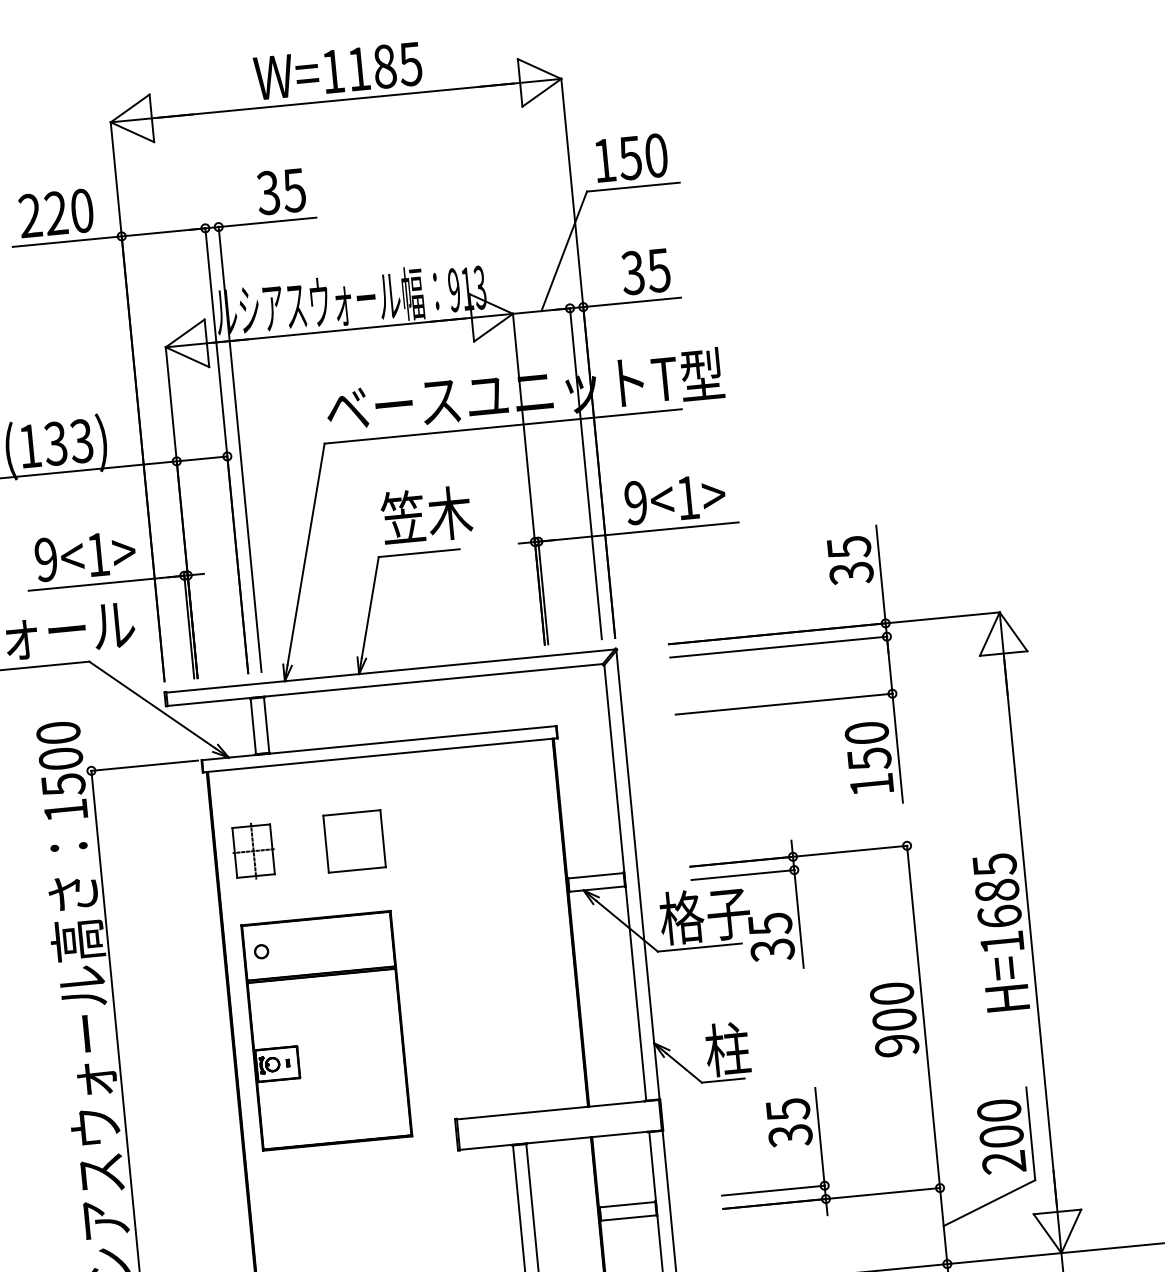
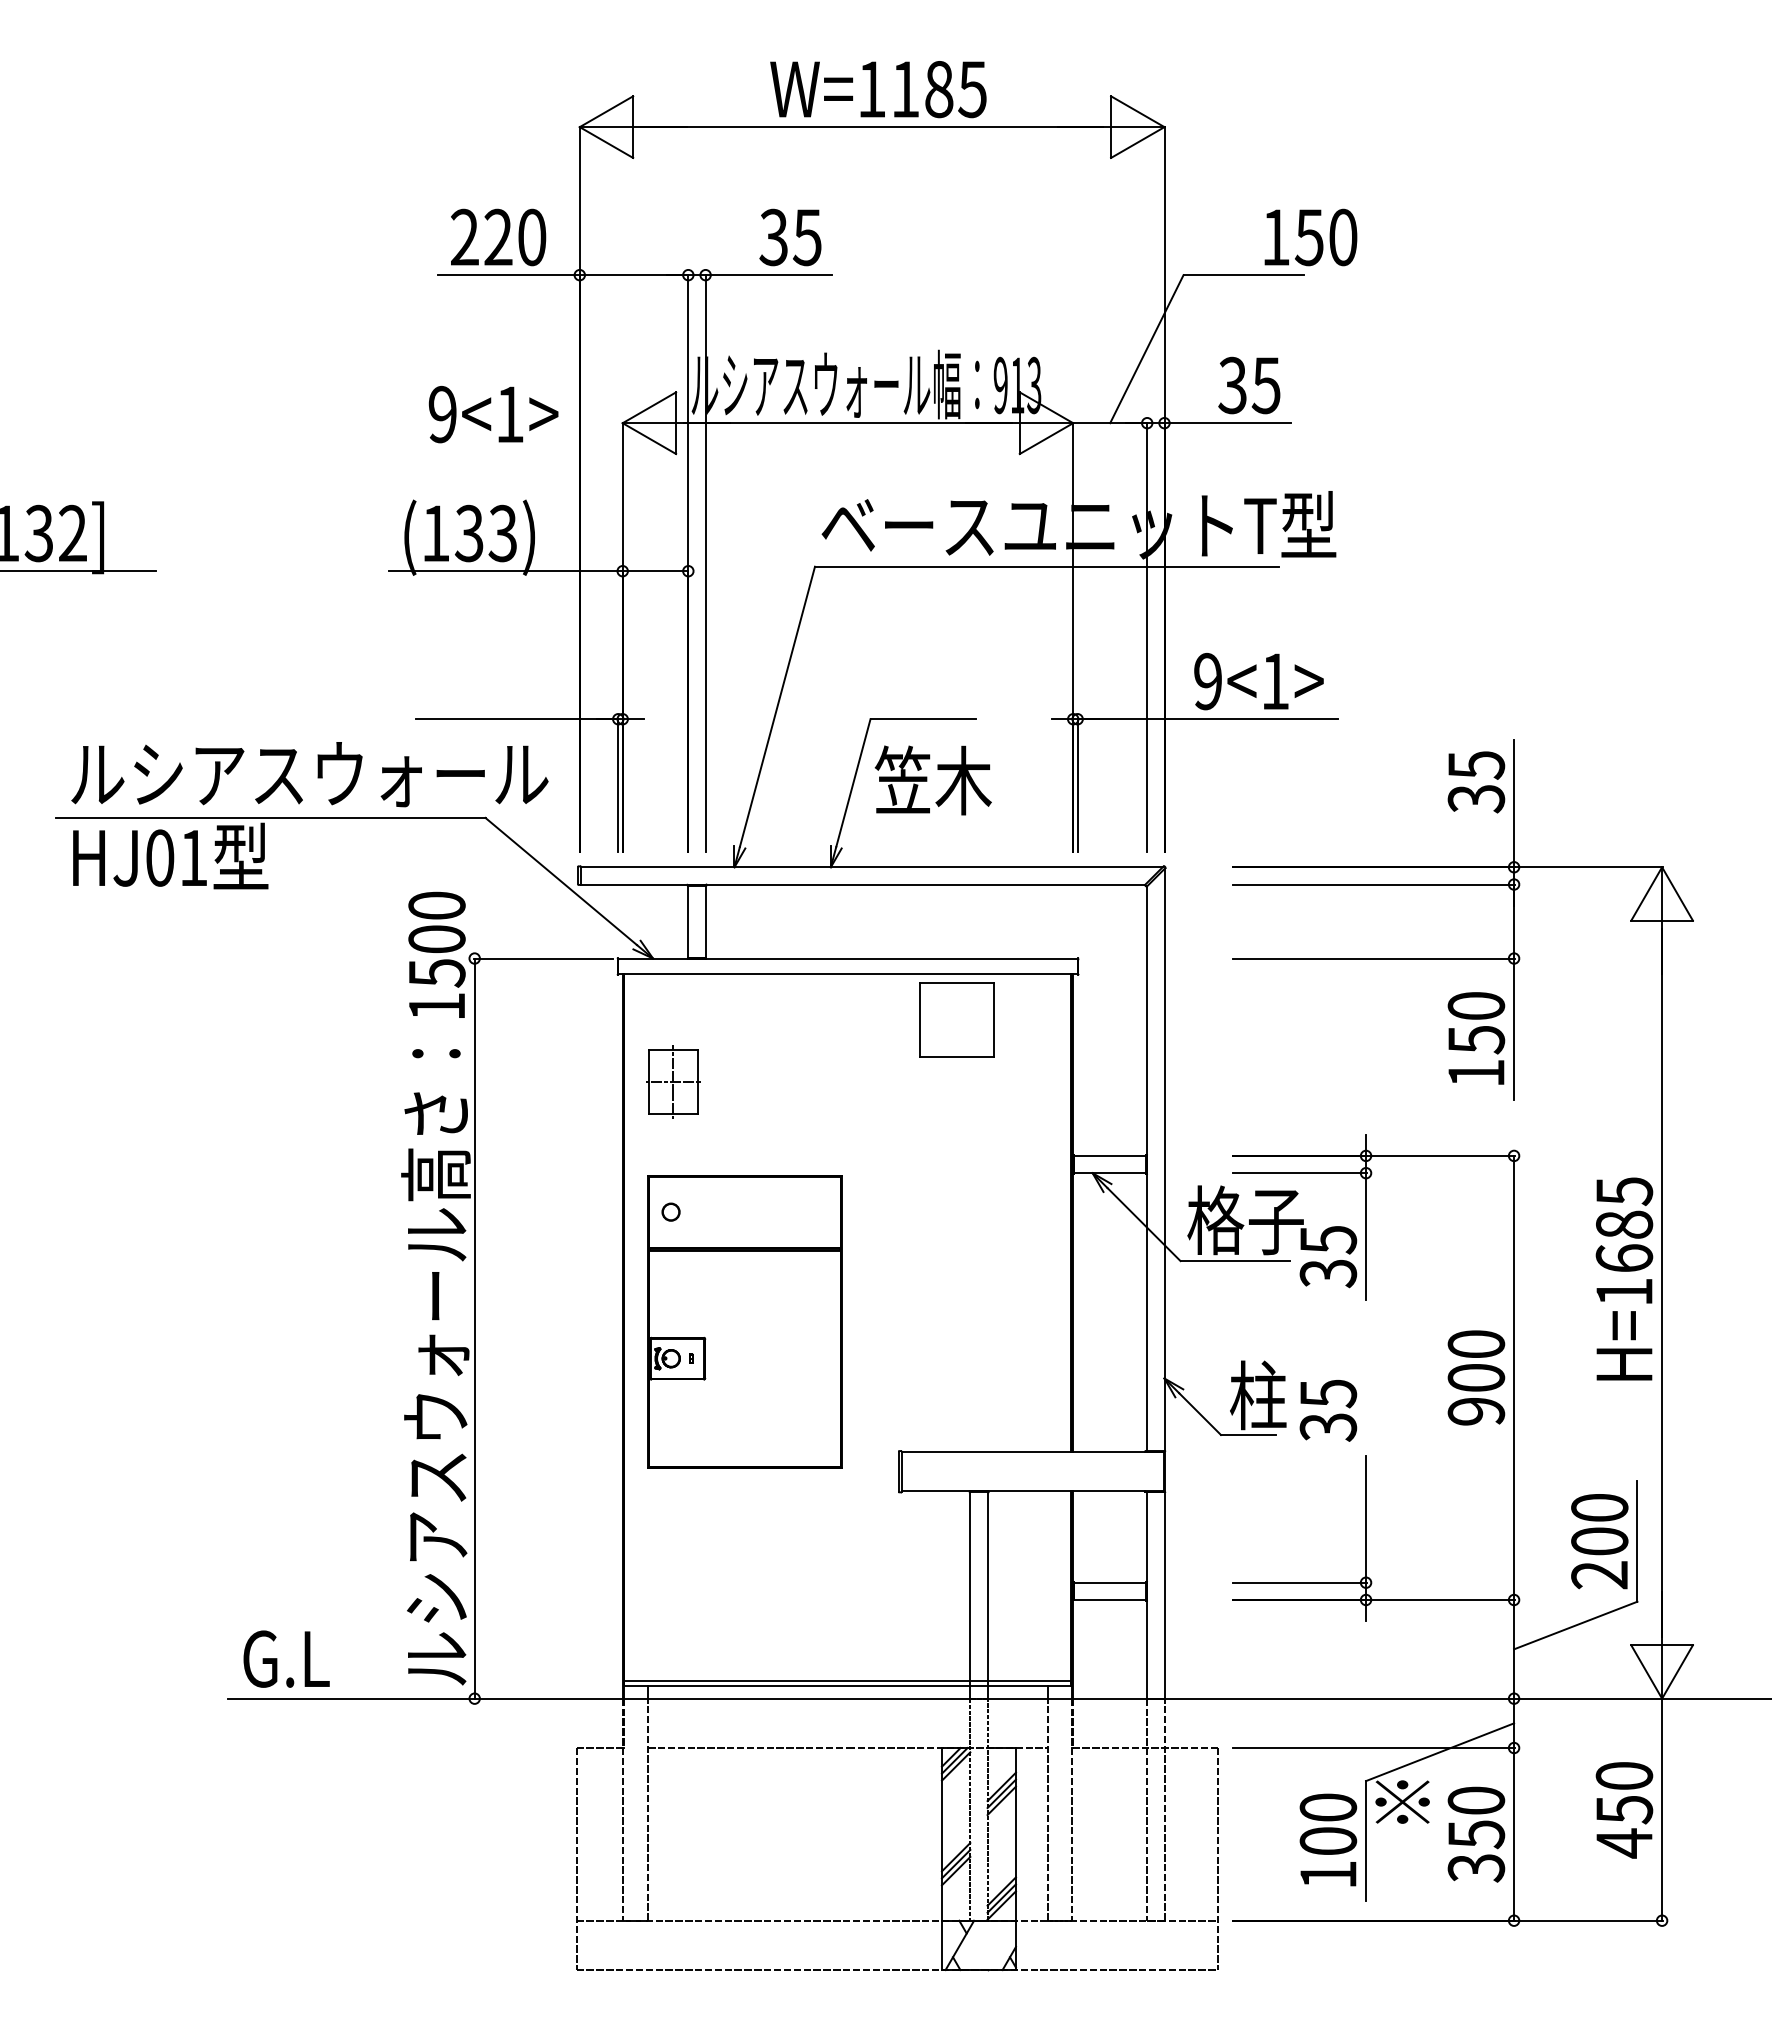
text: (631, 158) -> (1310, 237), moved
text: (426, 515) -> (932, 780), moved
text: (85, 555) -> (493, 414), moved
part: (353, 841) -> (956, 1019), moved
text: (789, 1122) -> (1328, 1410), moved

